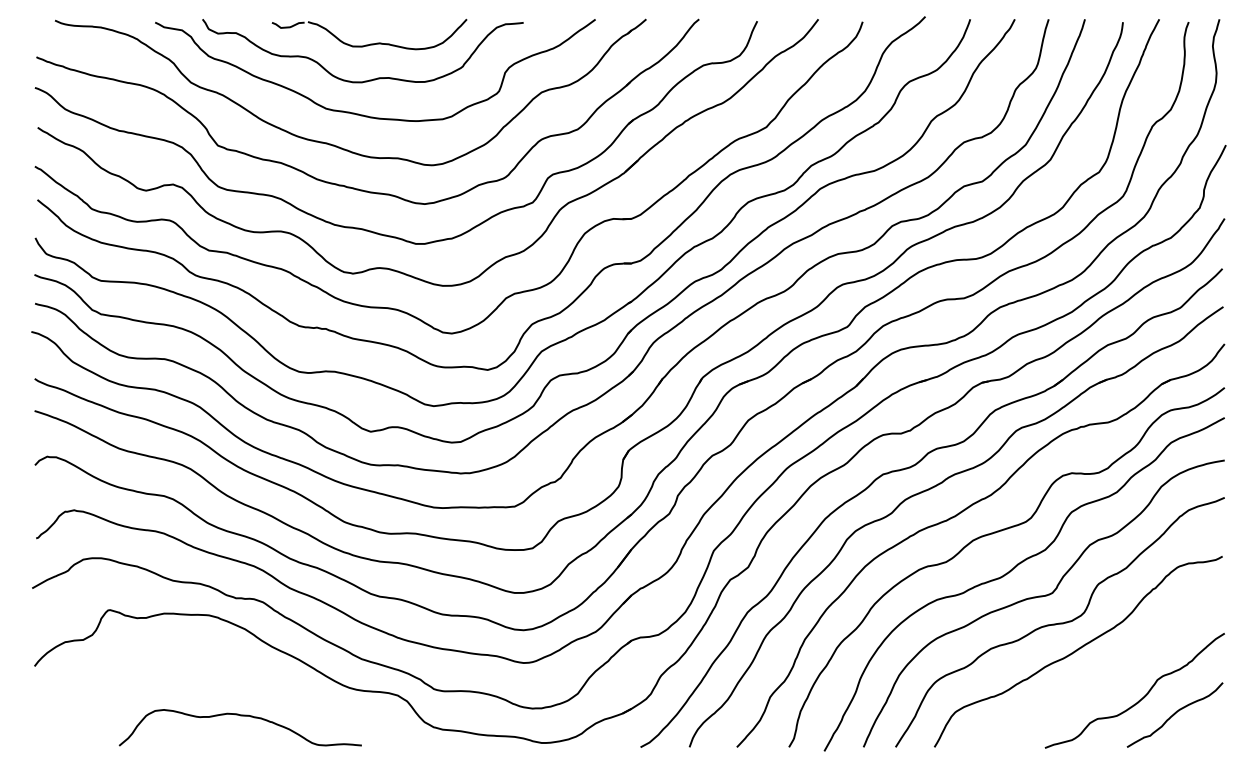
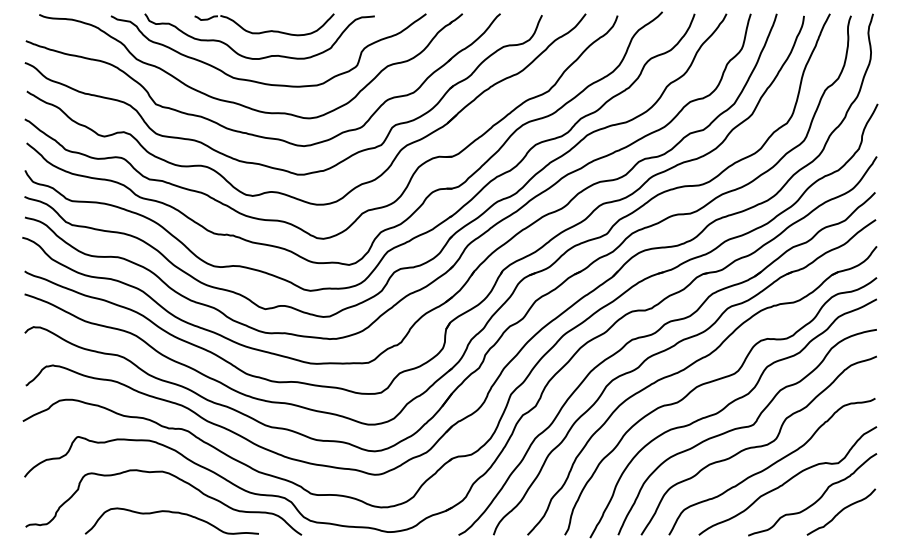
curve: (246, 668) -> (176, 478), added
curve: (1099, 670) -> (787, 480), added

